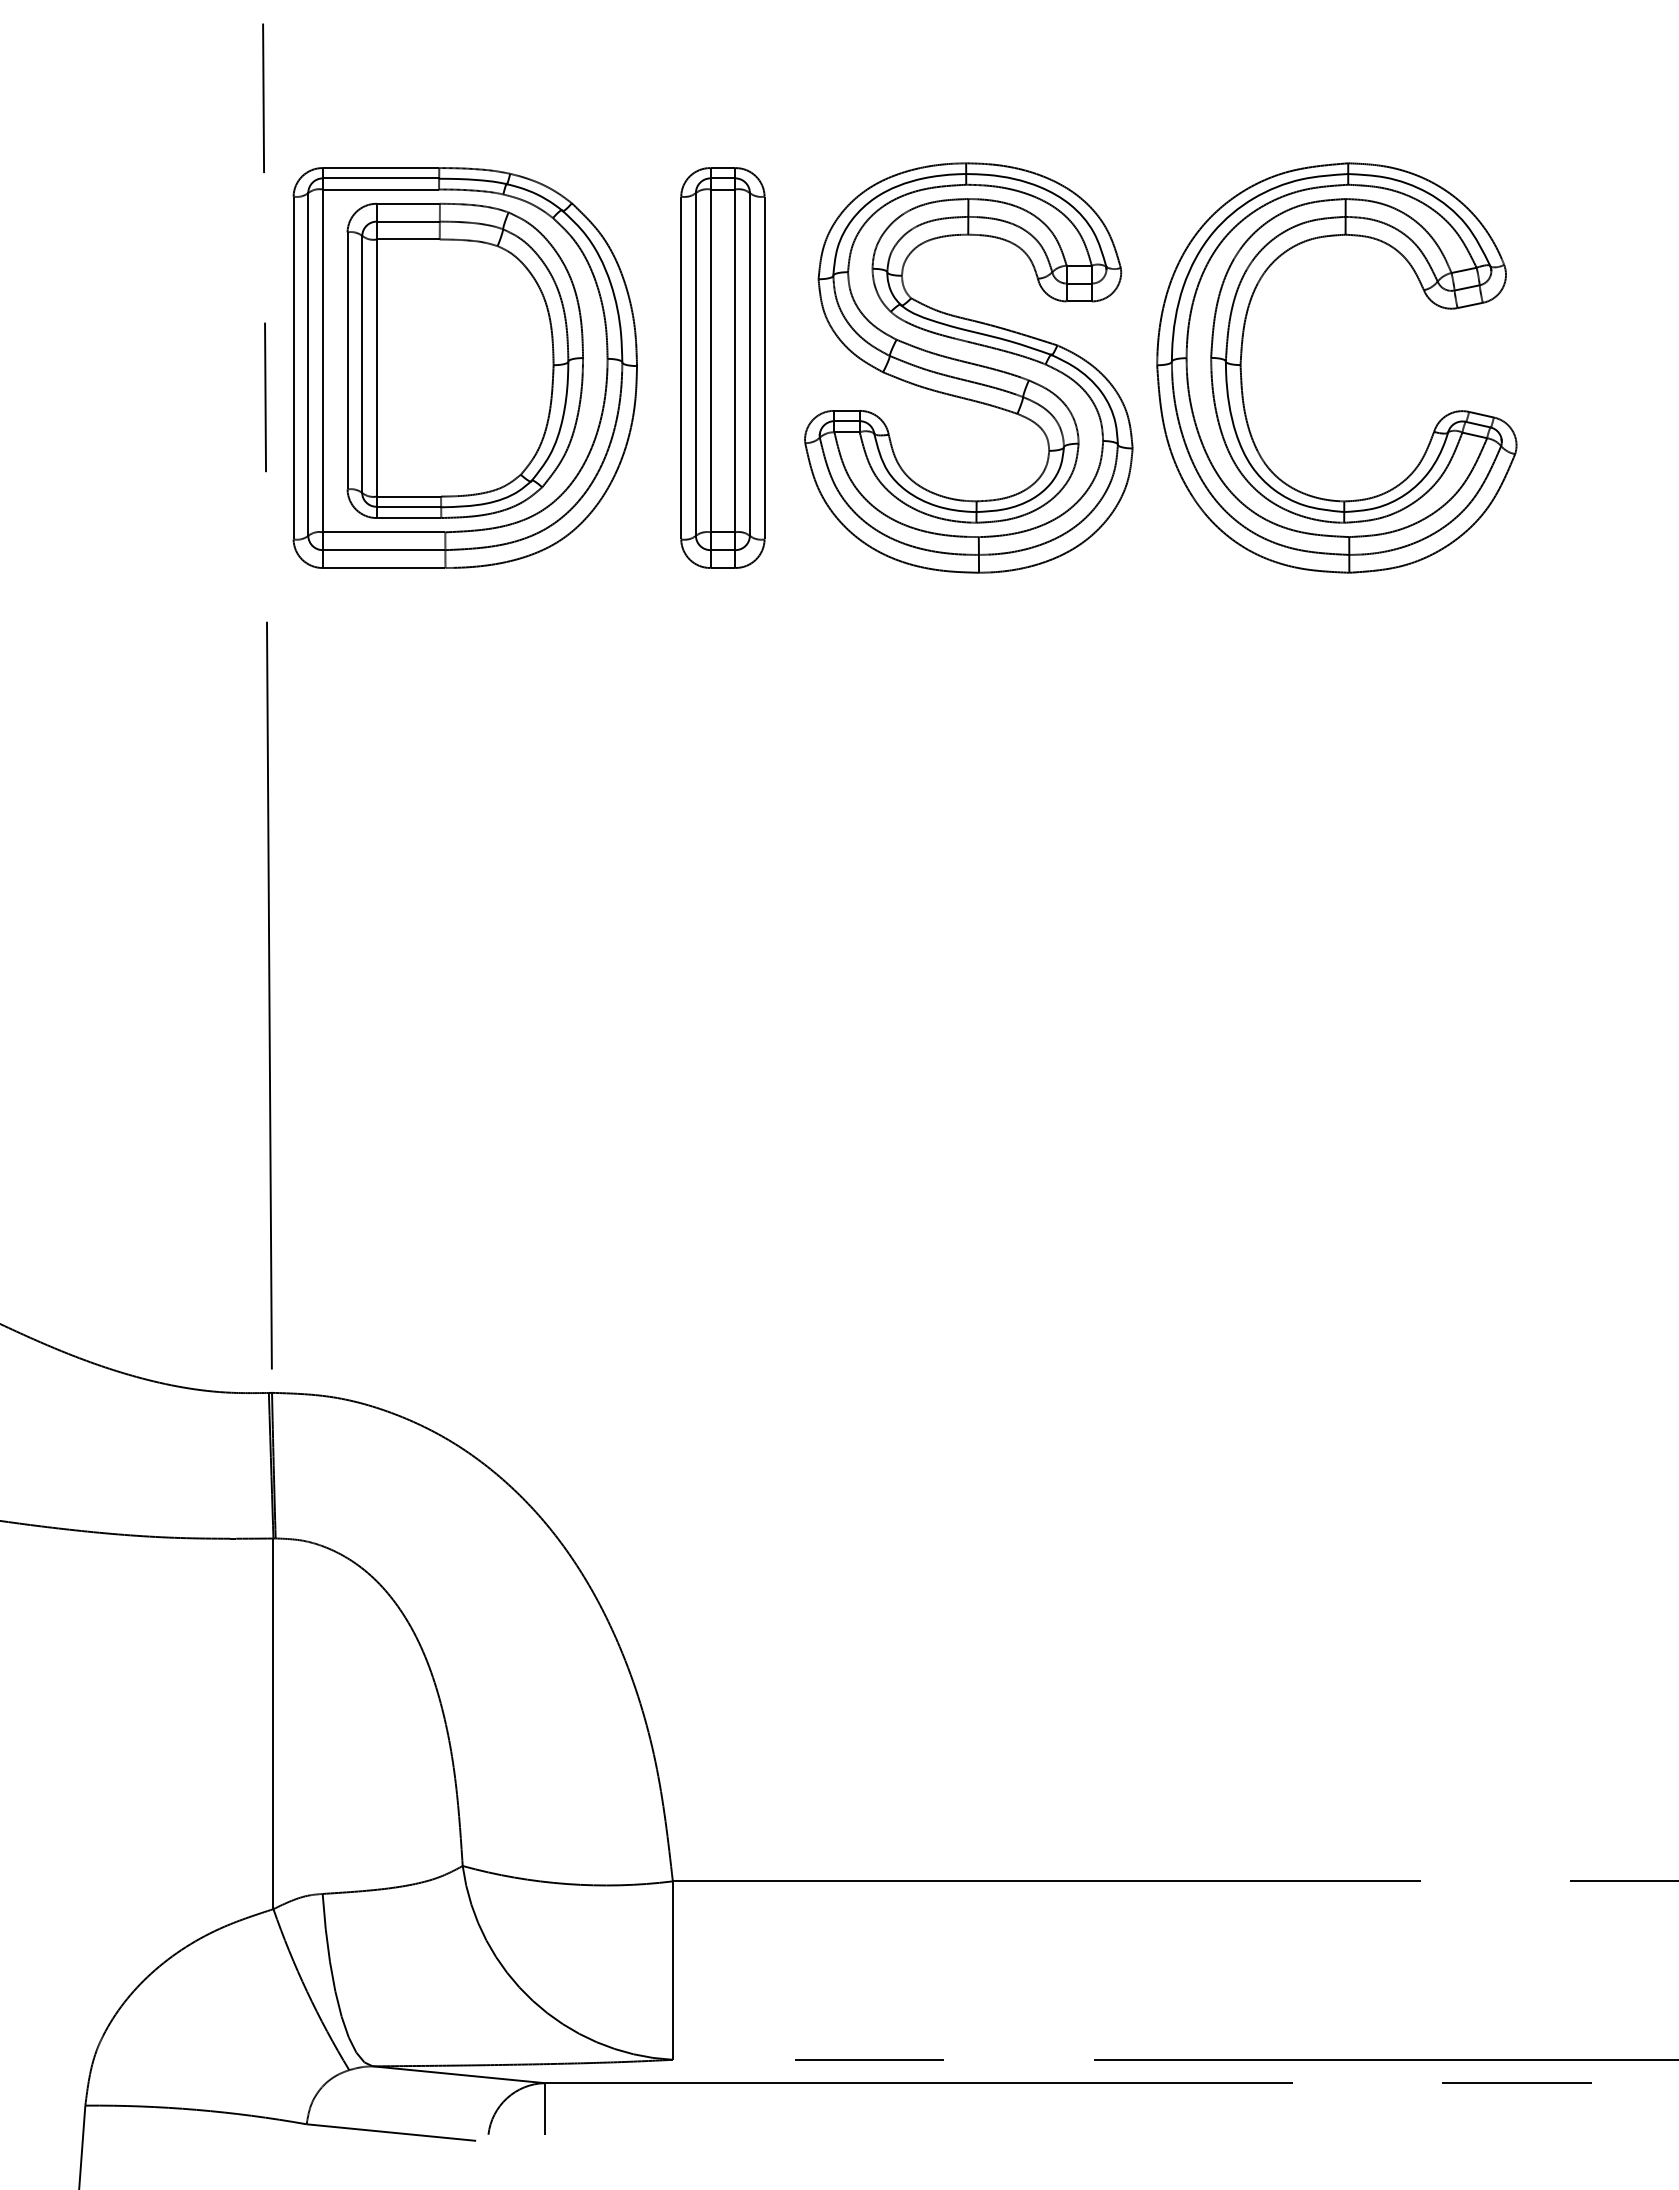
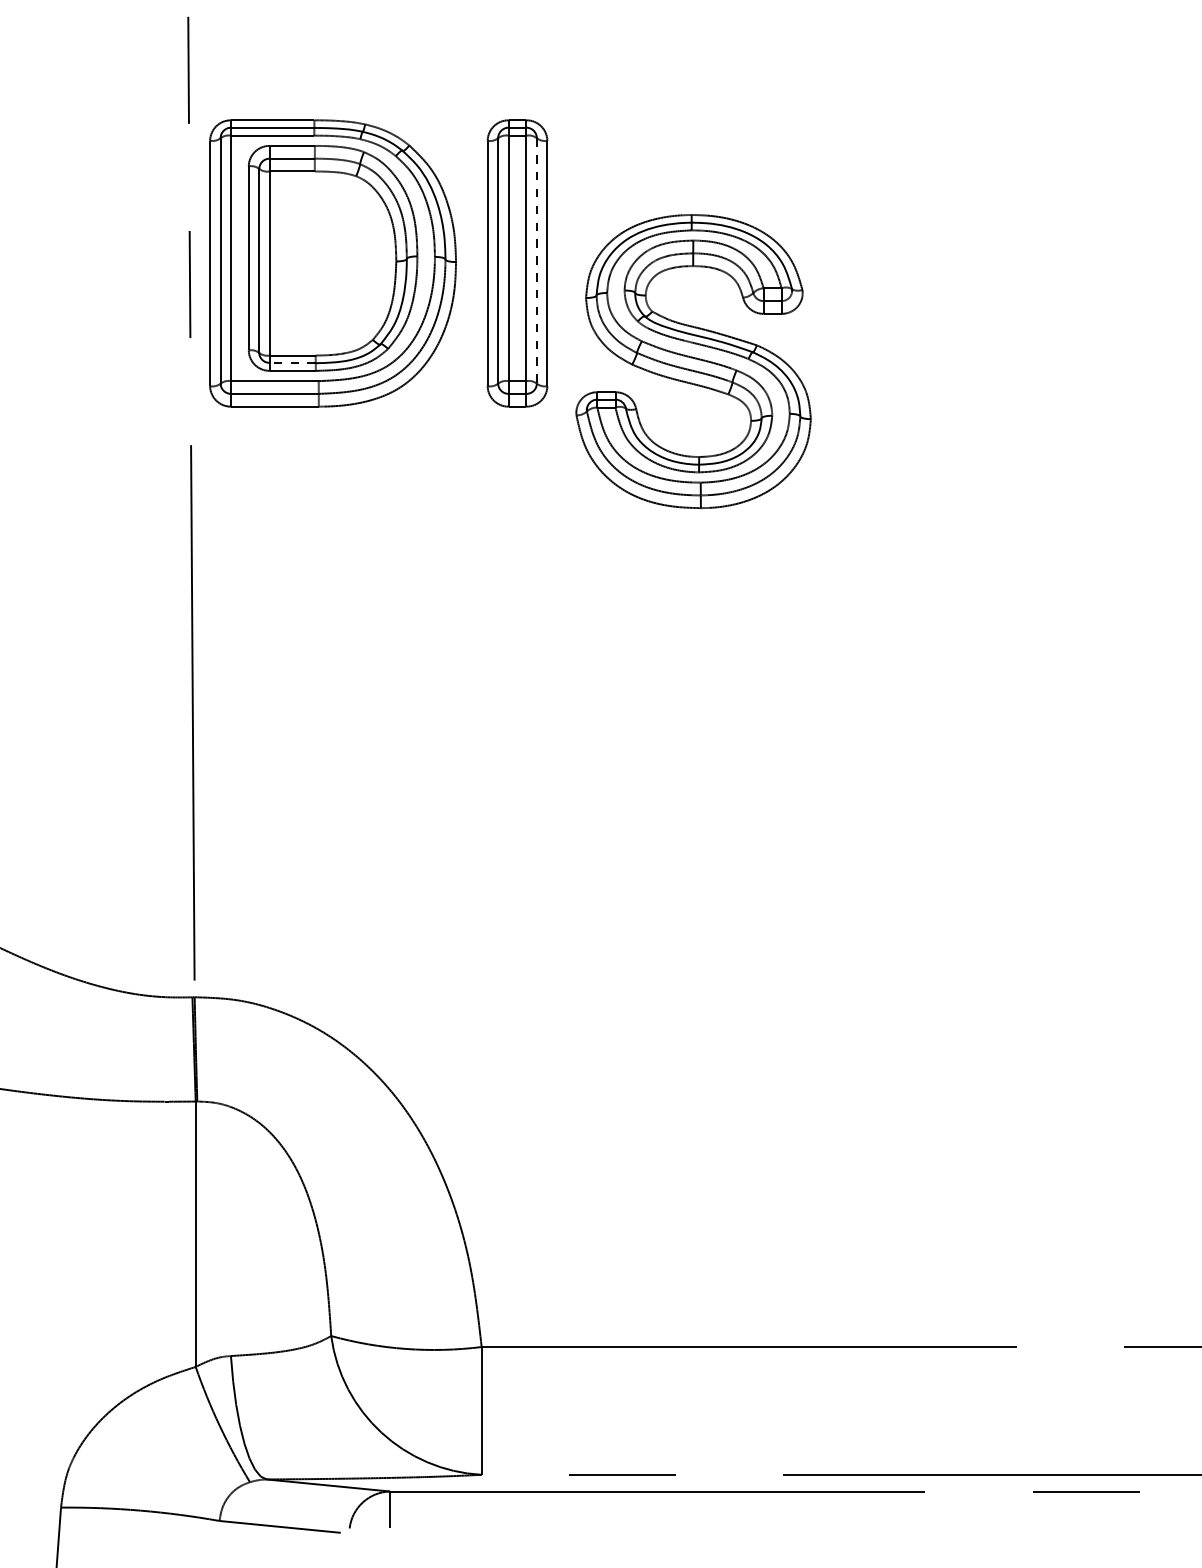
line: (749, 364) -> (536, 260), solid -> dashed
part: (968, 367) -> (693, 361), moved
part: (1242, 377) -> (889, 270), removed
line: (408, 506) -> (292, 362), solid -> dashed

